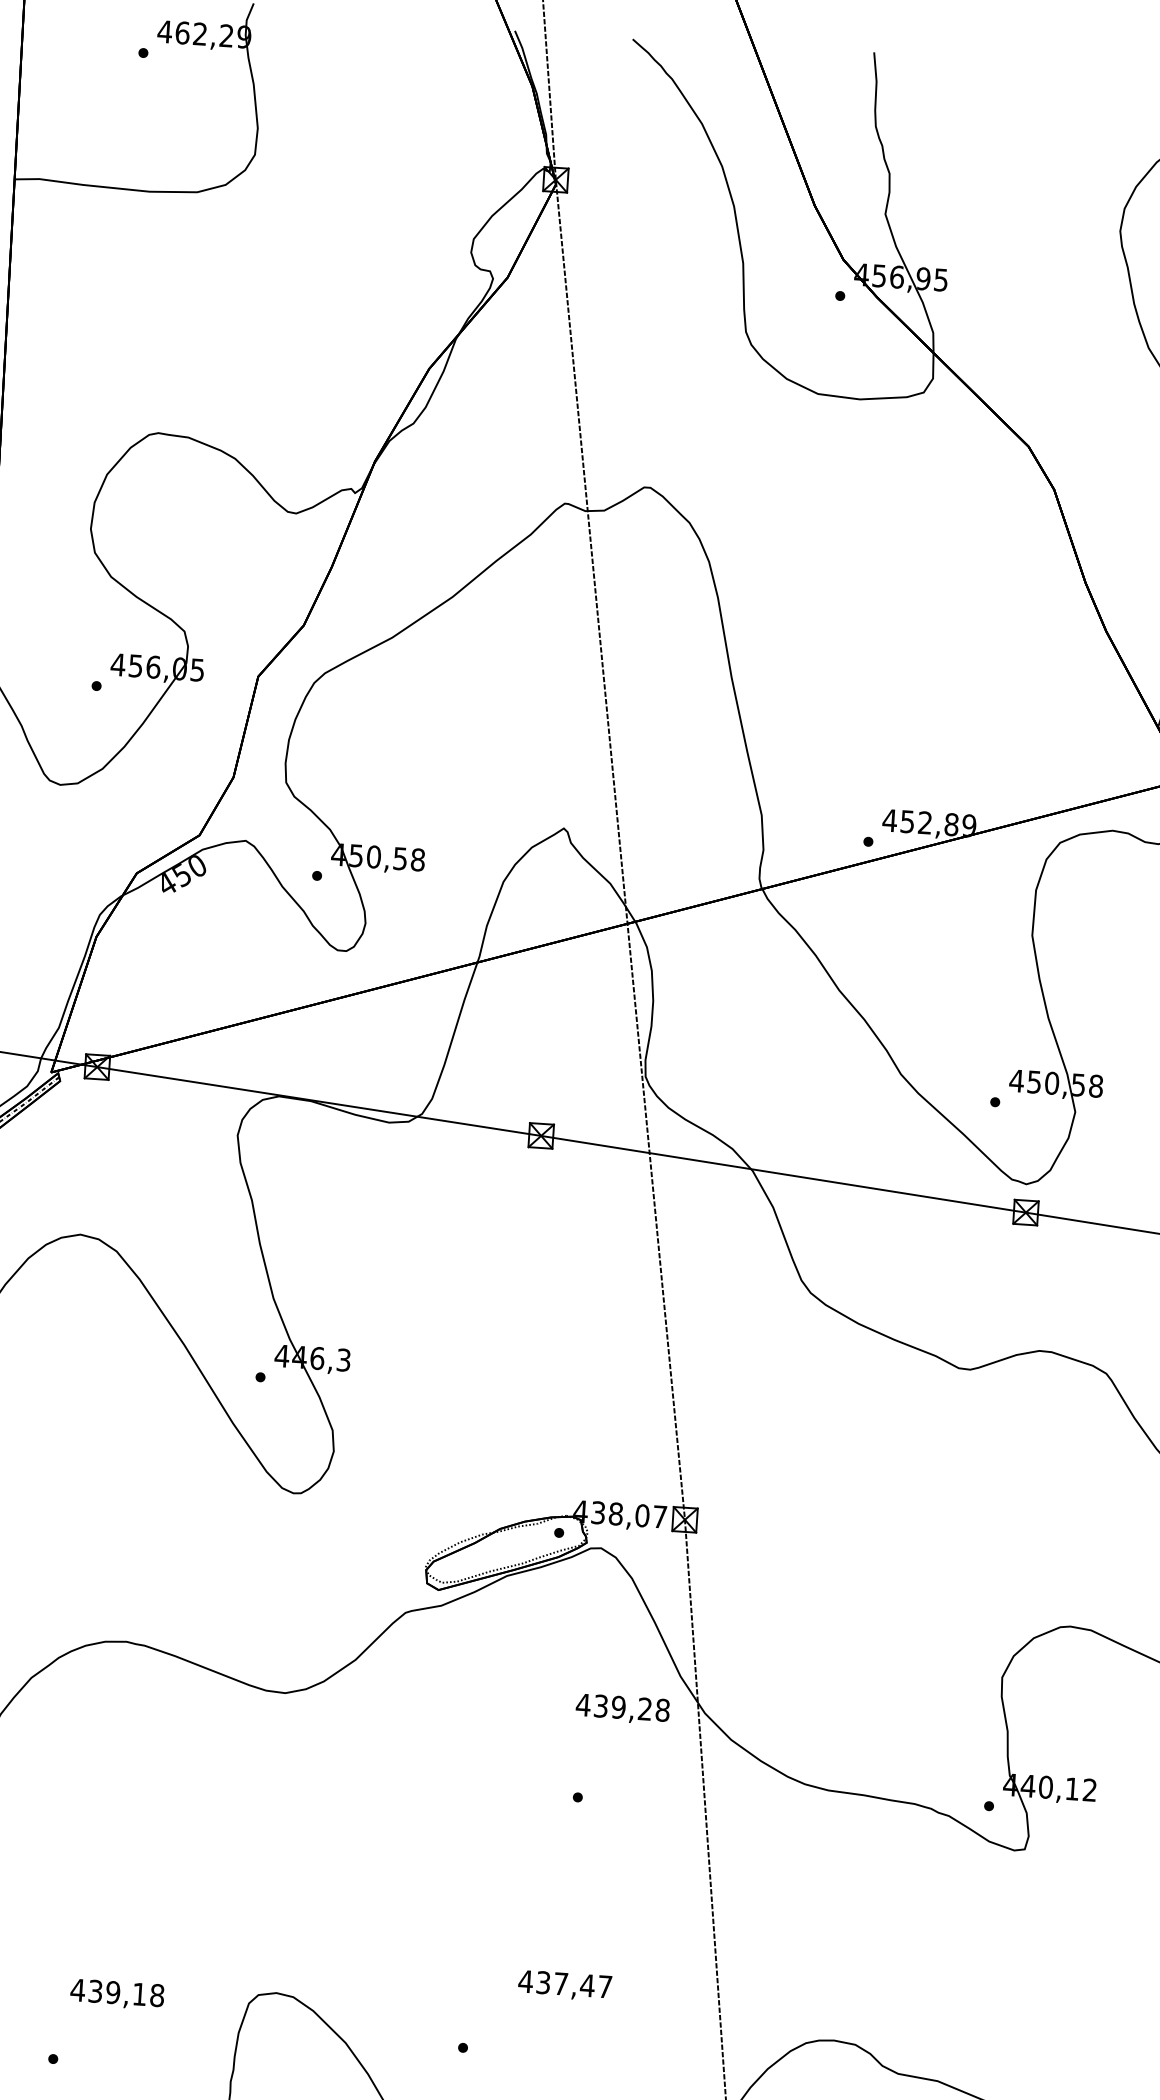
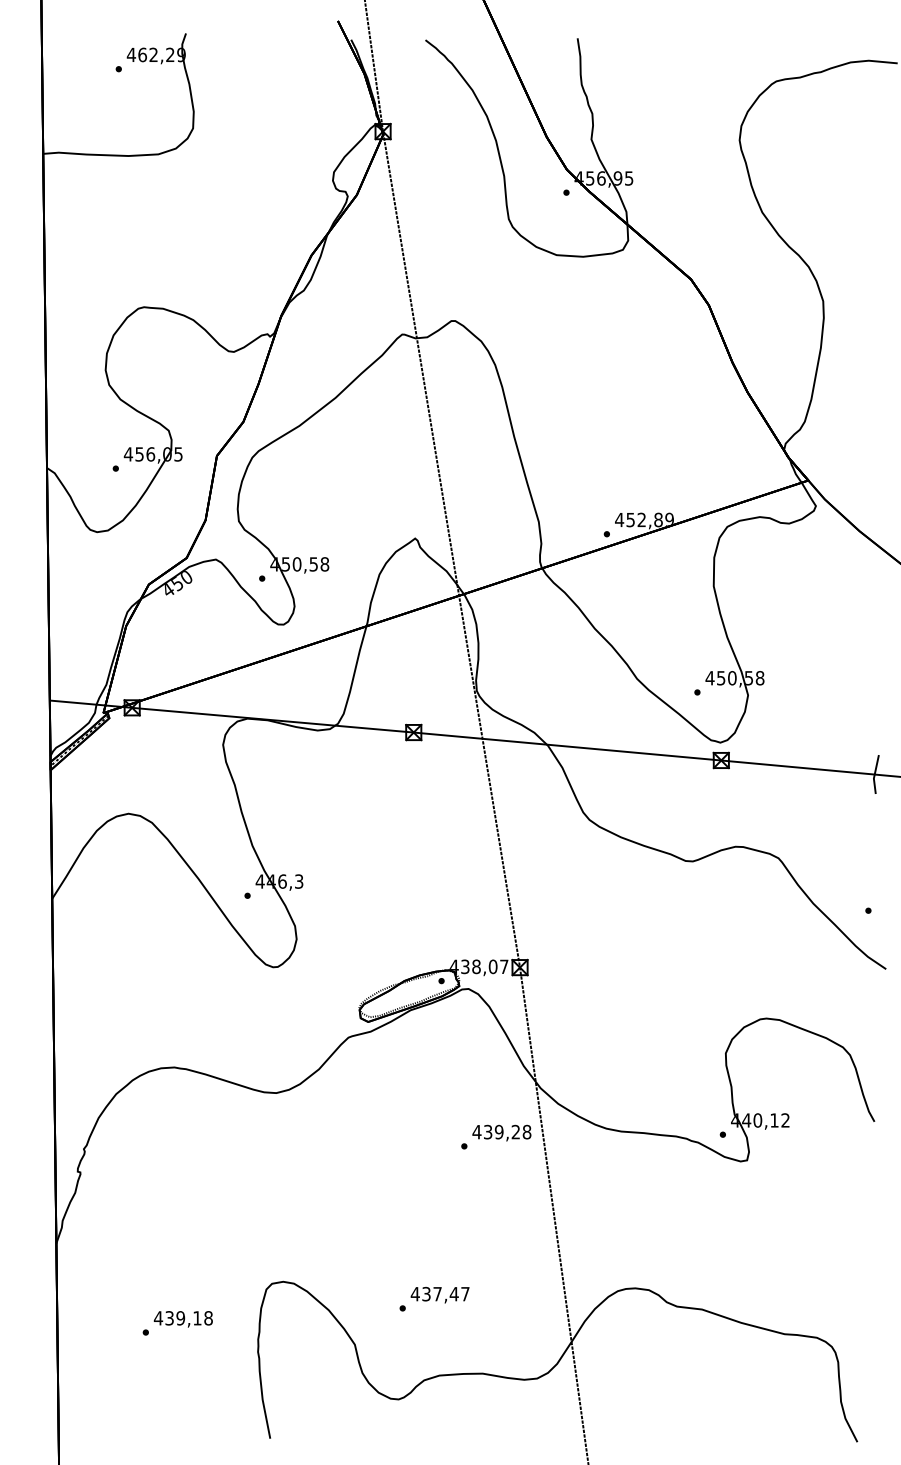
text: (622, 1708) -> (501, 1132), moved
text: (563, 1986) -> (439, 1295), moved
text: (115, 1994) -> (182, 1319), moved

